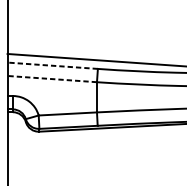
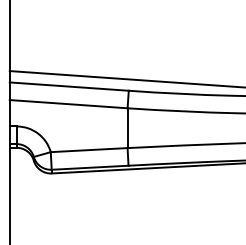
line: (52, 65) -> (69, 86), dashed -> solid
line: (52, 79) -> (68, 104), dashed -> solid

